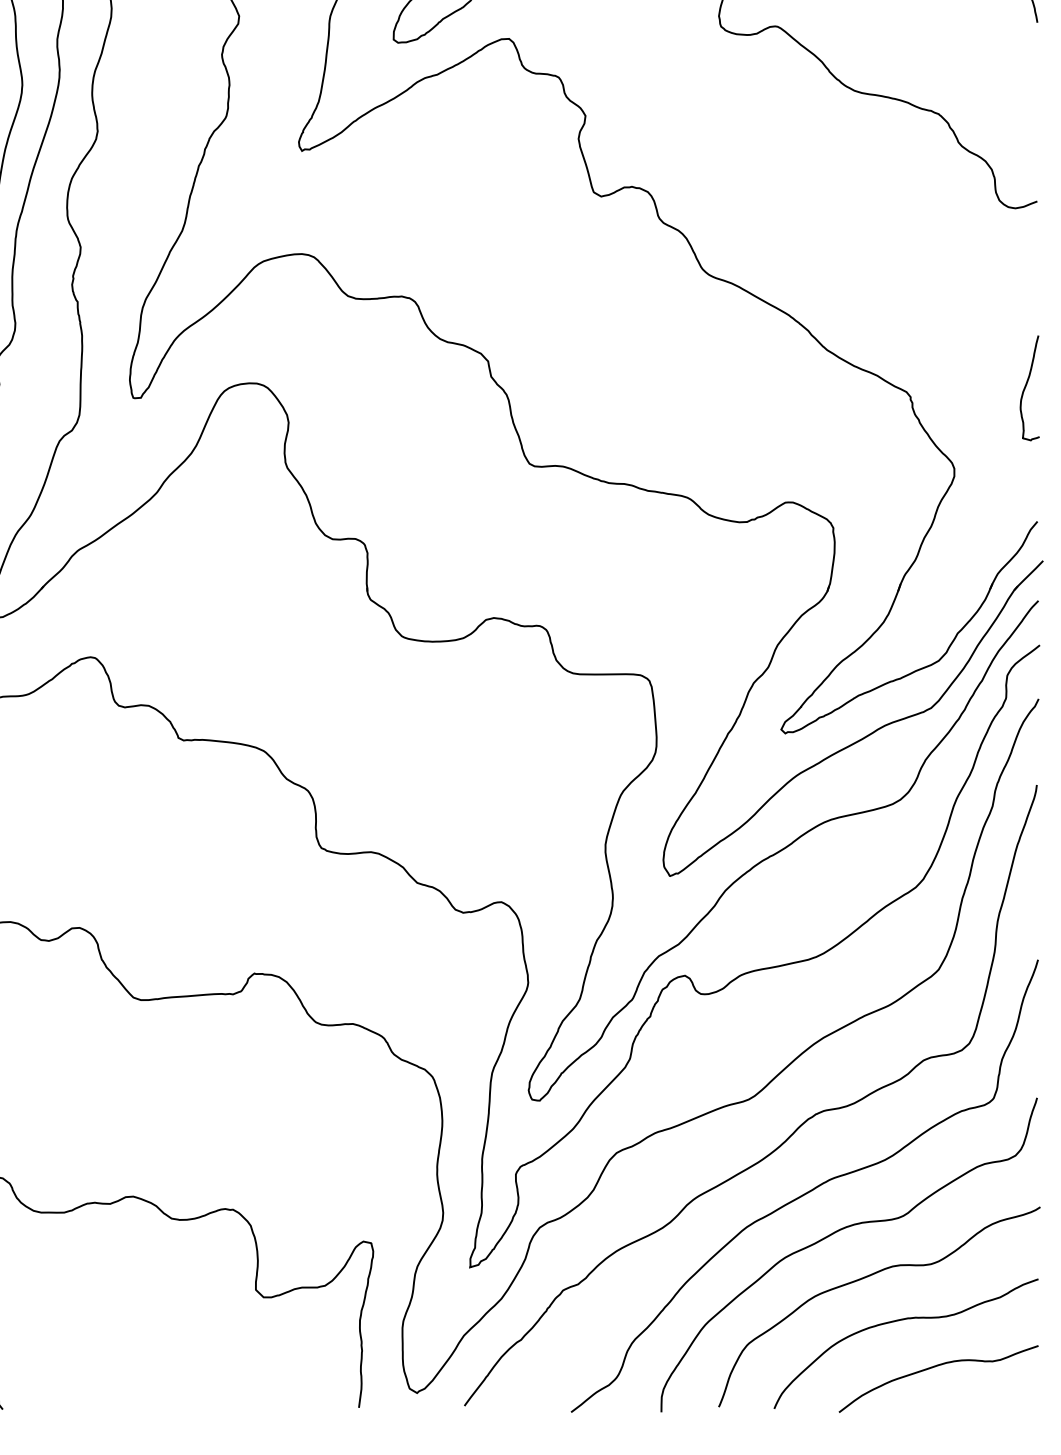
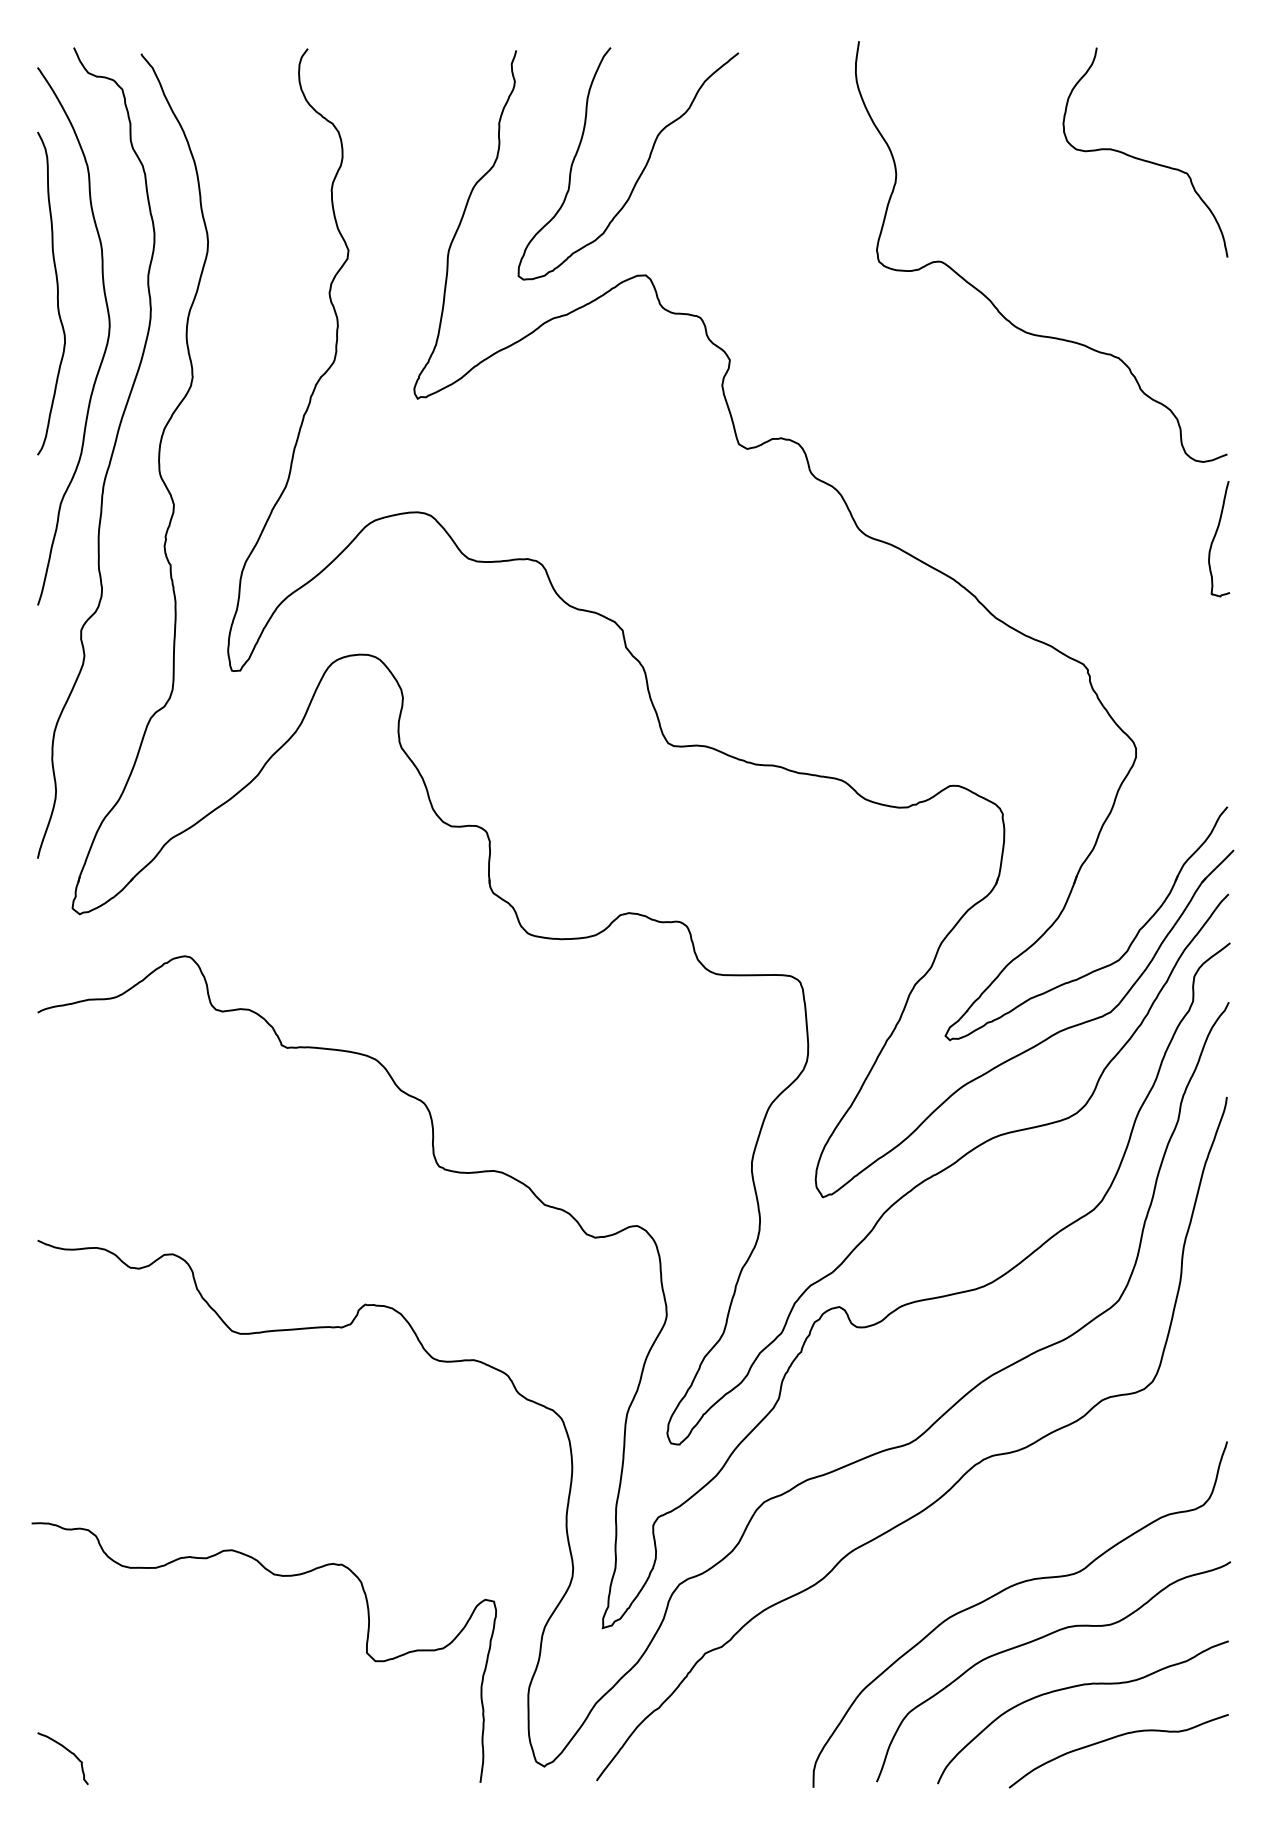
curve: (1026, 386) -> (1215, 537), moved
curve: (807, 1191) -> (974, 1544), removed

